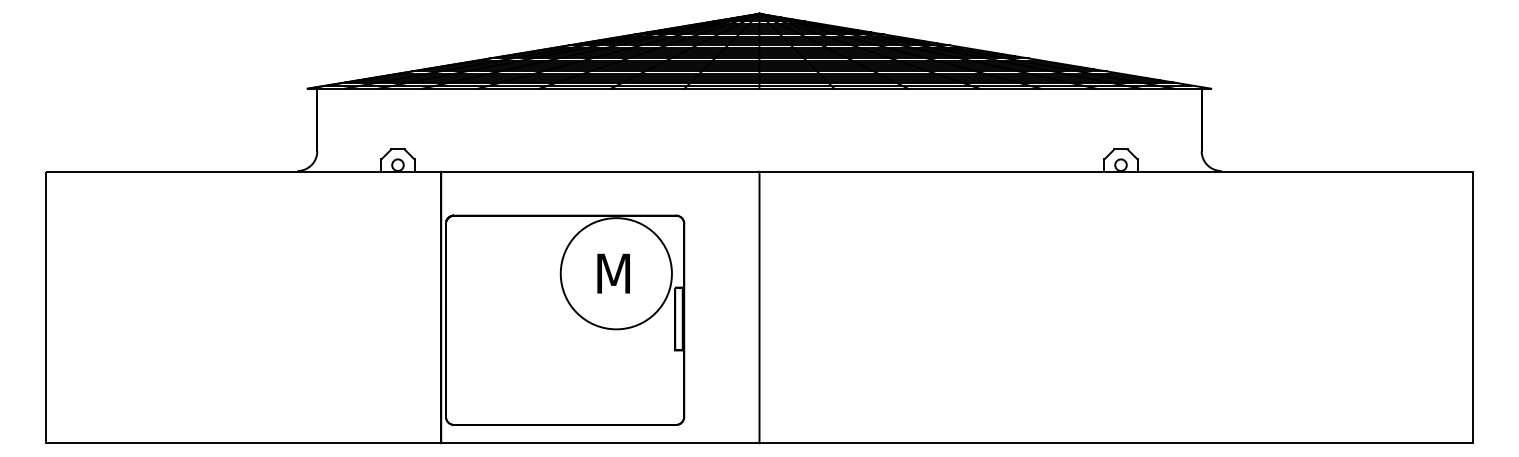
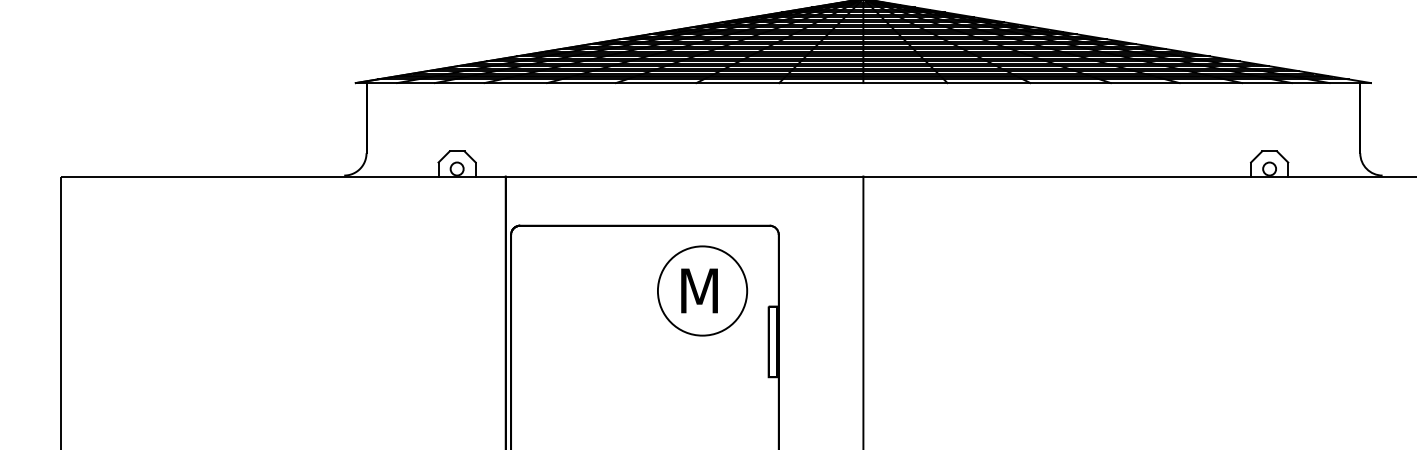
circle: (616, 273) -> (702, 290), size x0.71

